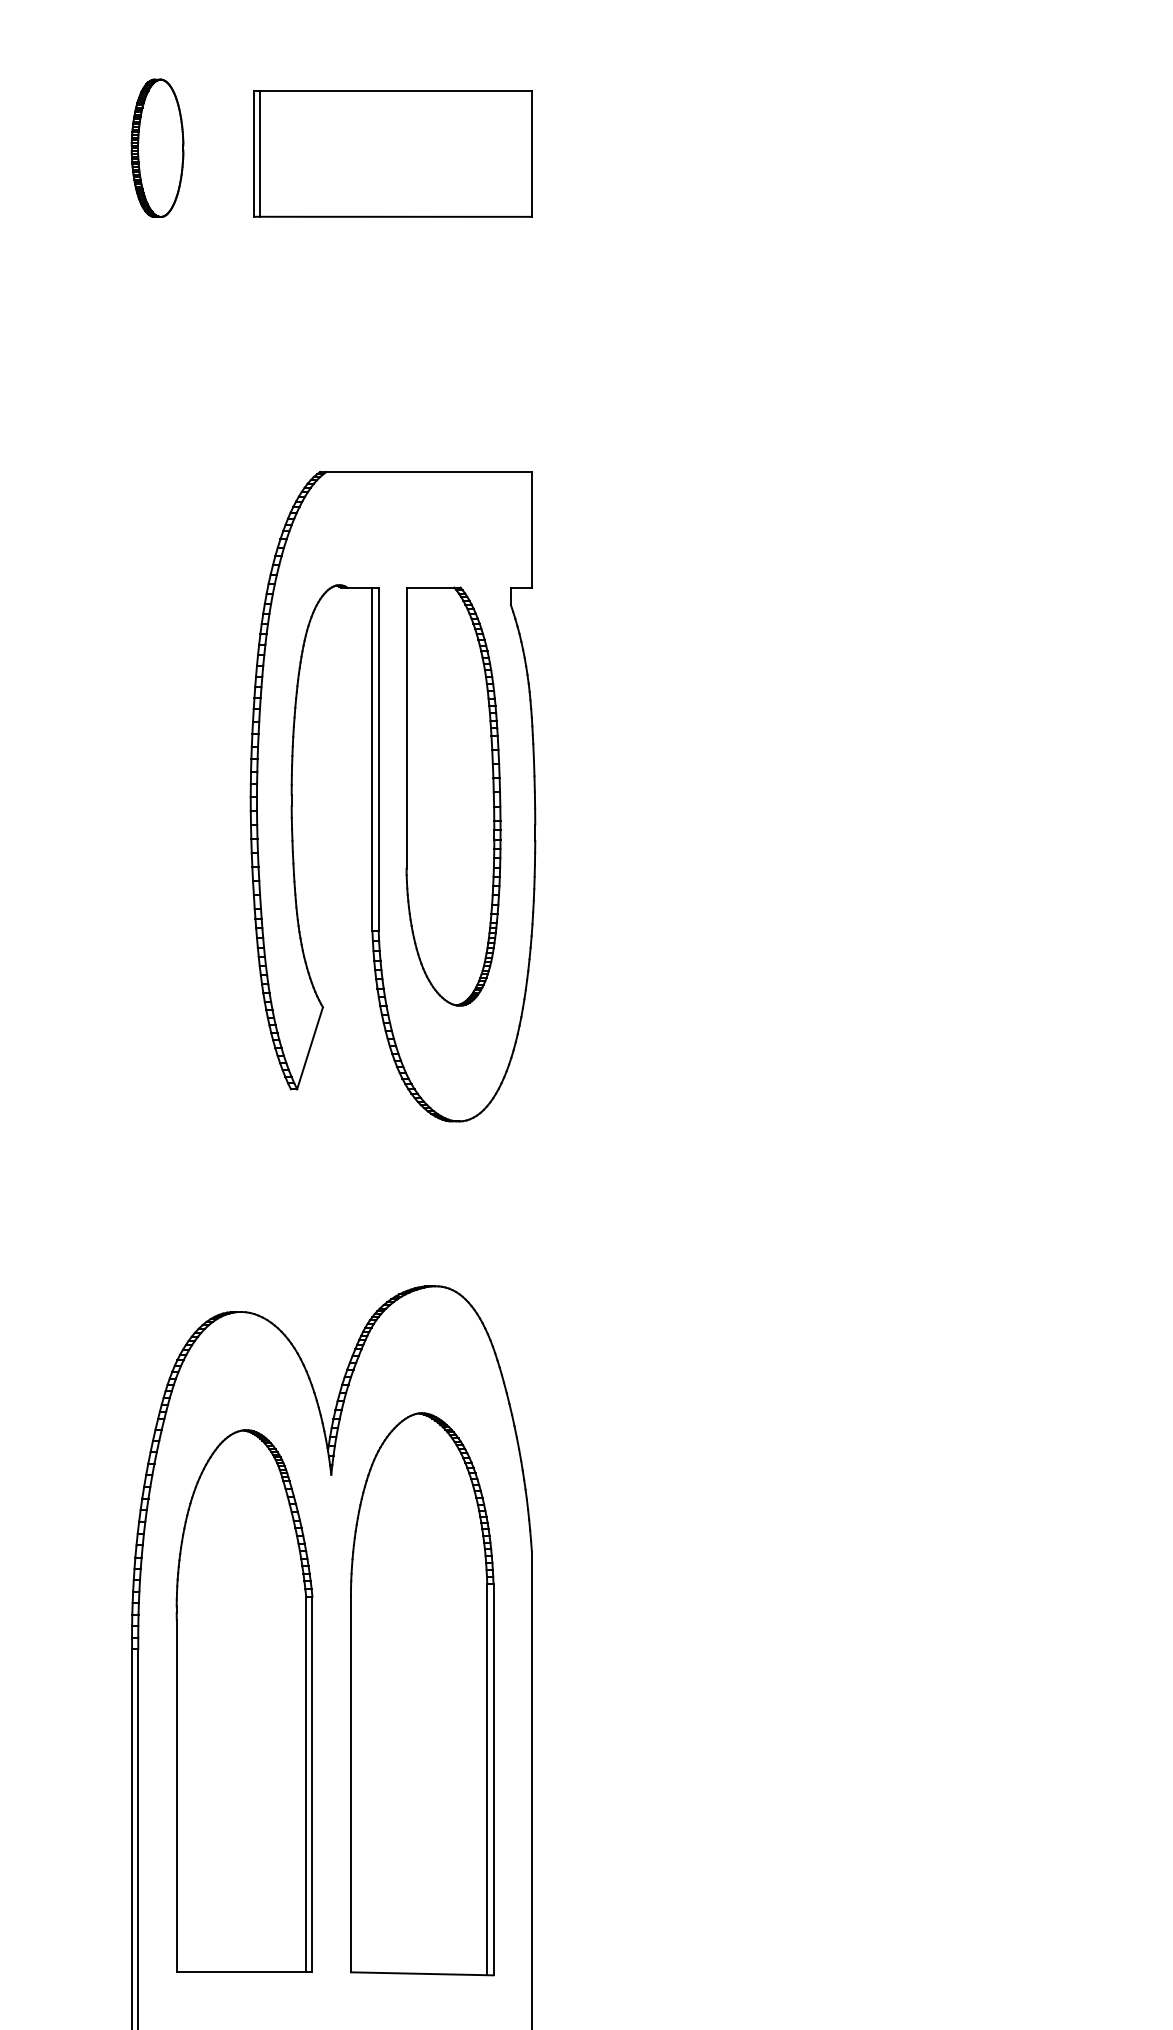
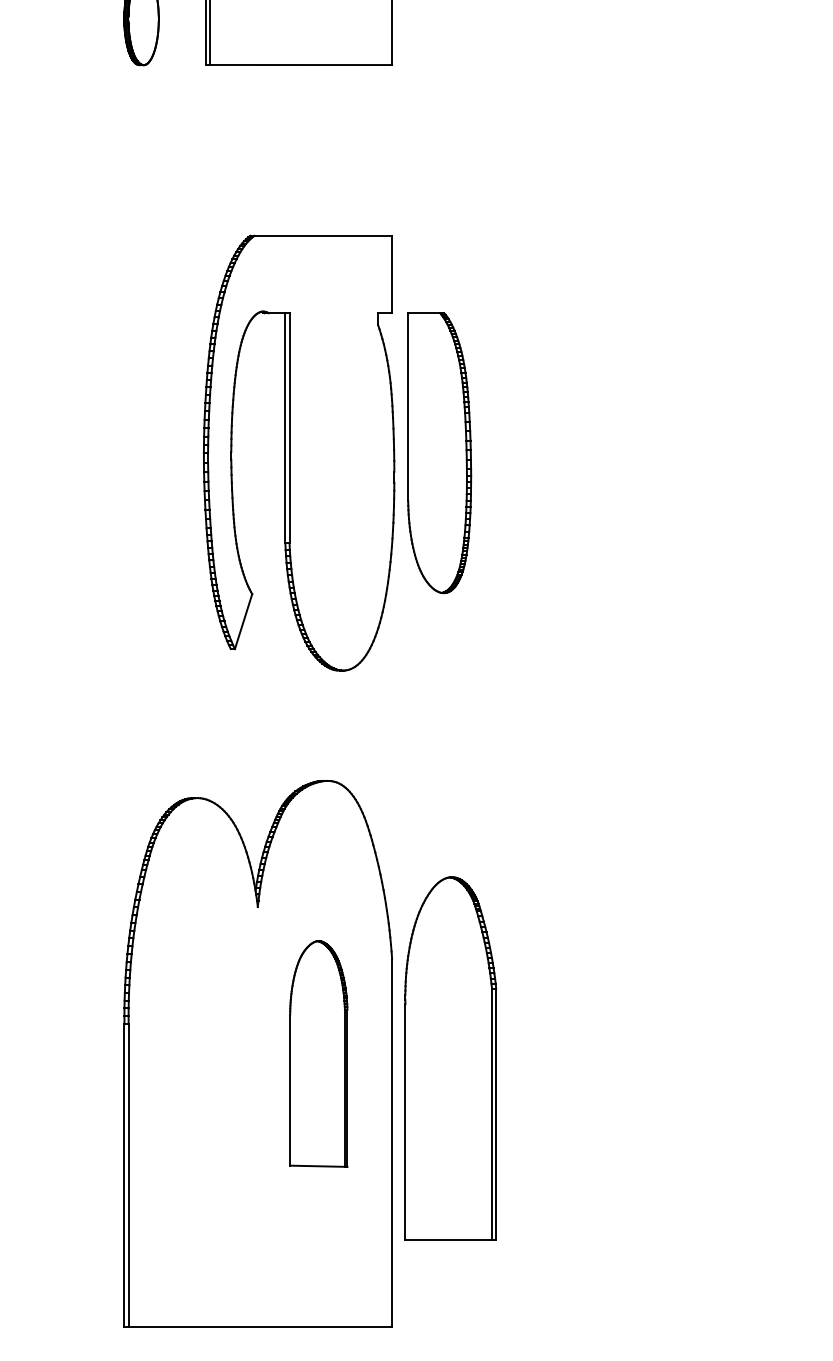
part: (453, 797) -> (439, 453), moved
part: (421, 1693) -> (318, 1053), size x0.6
part: (244, 1700) -> (450, 1058), moved

